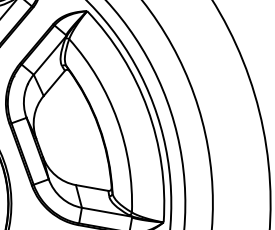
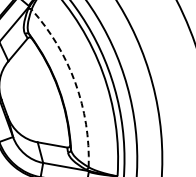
arc: (117, 119) -> (75, 82), solid -> dashed

